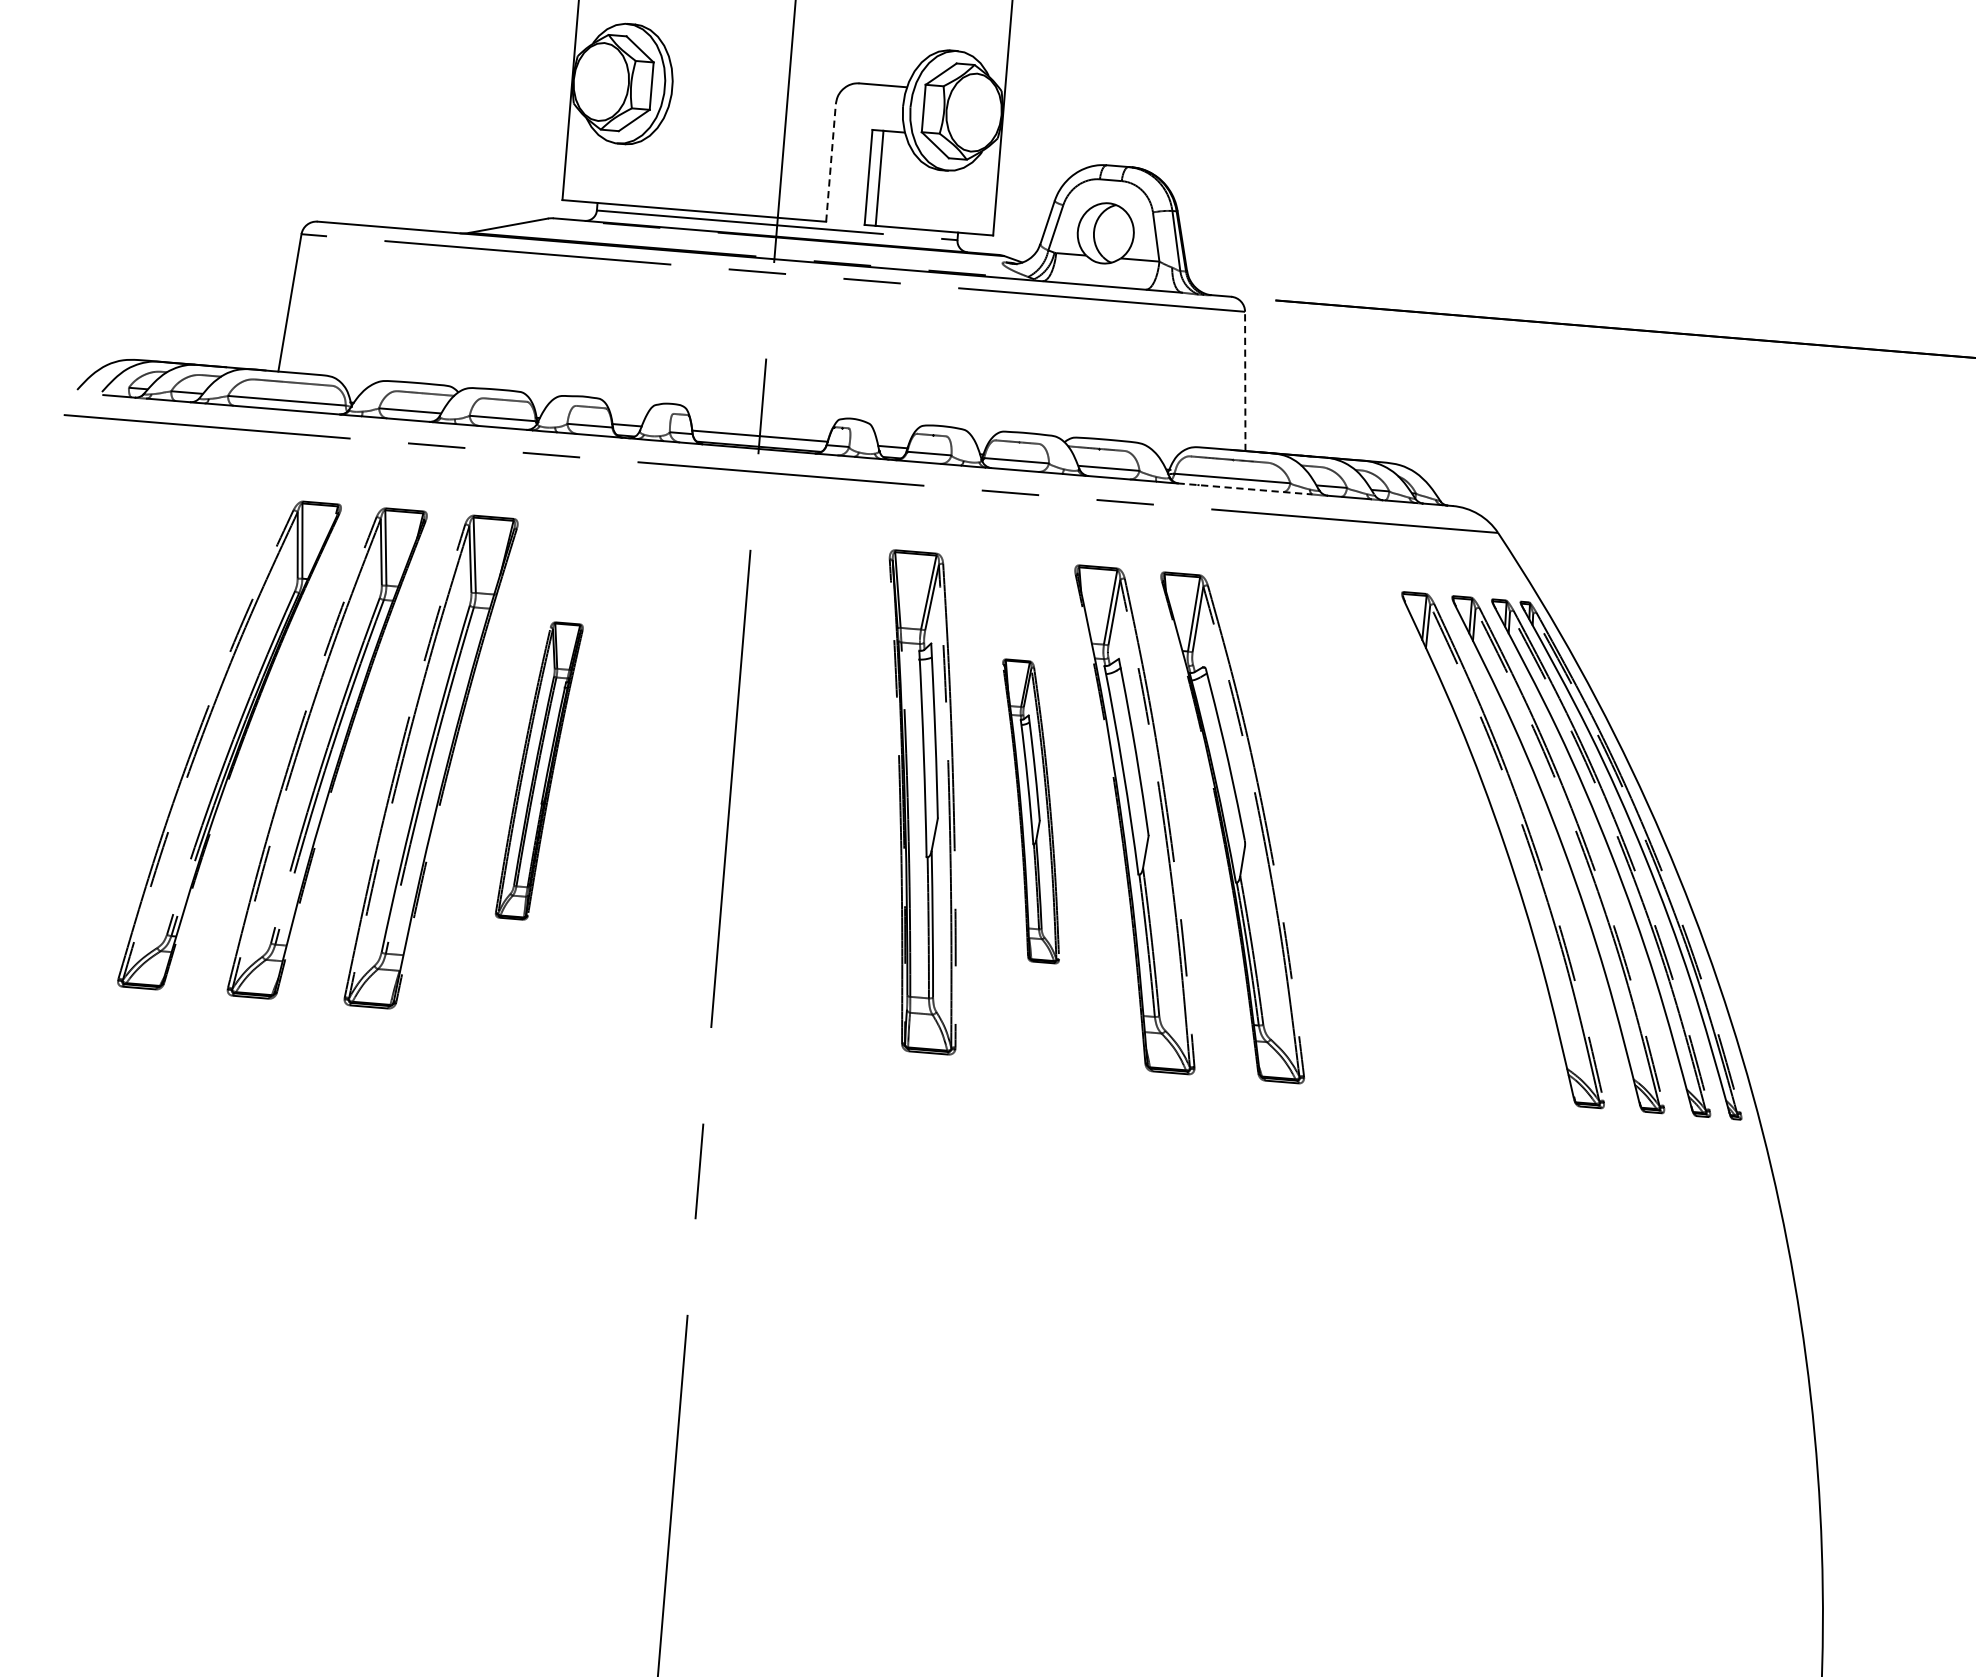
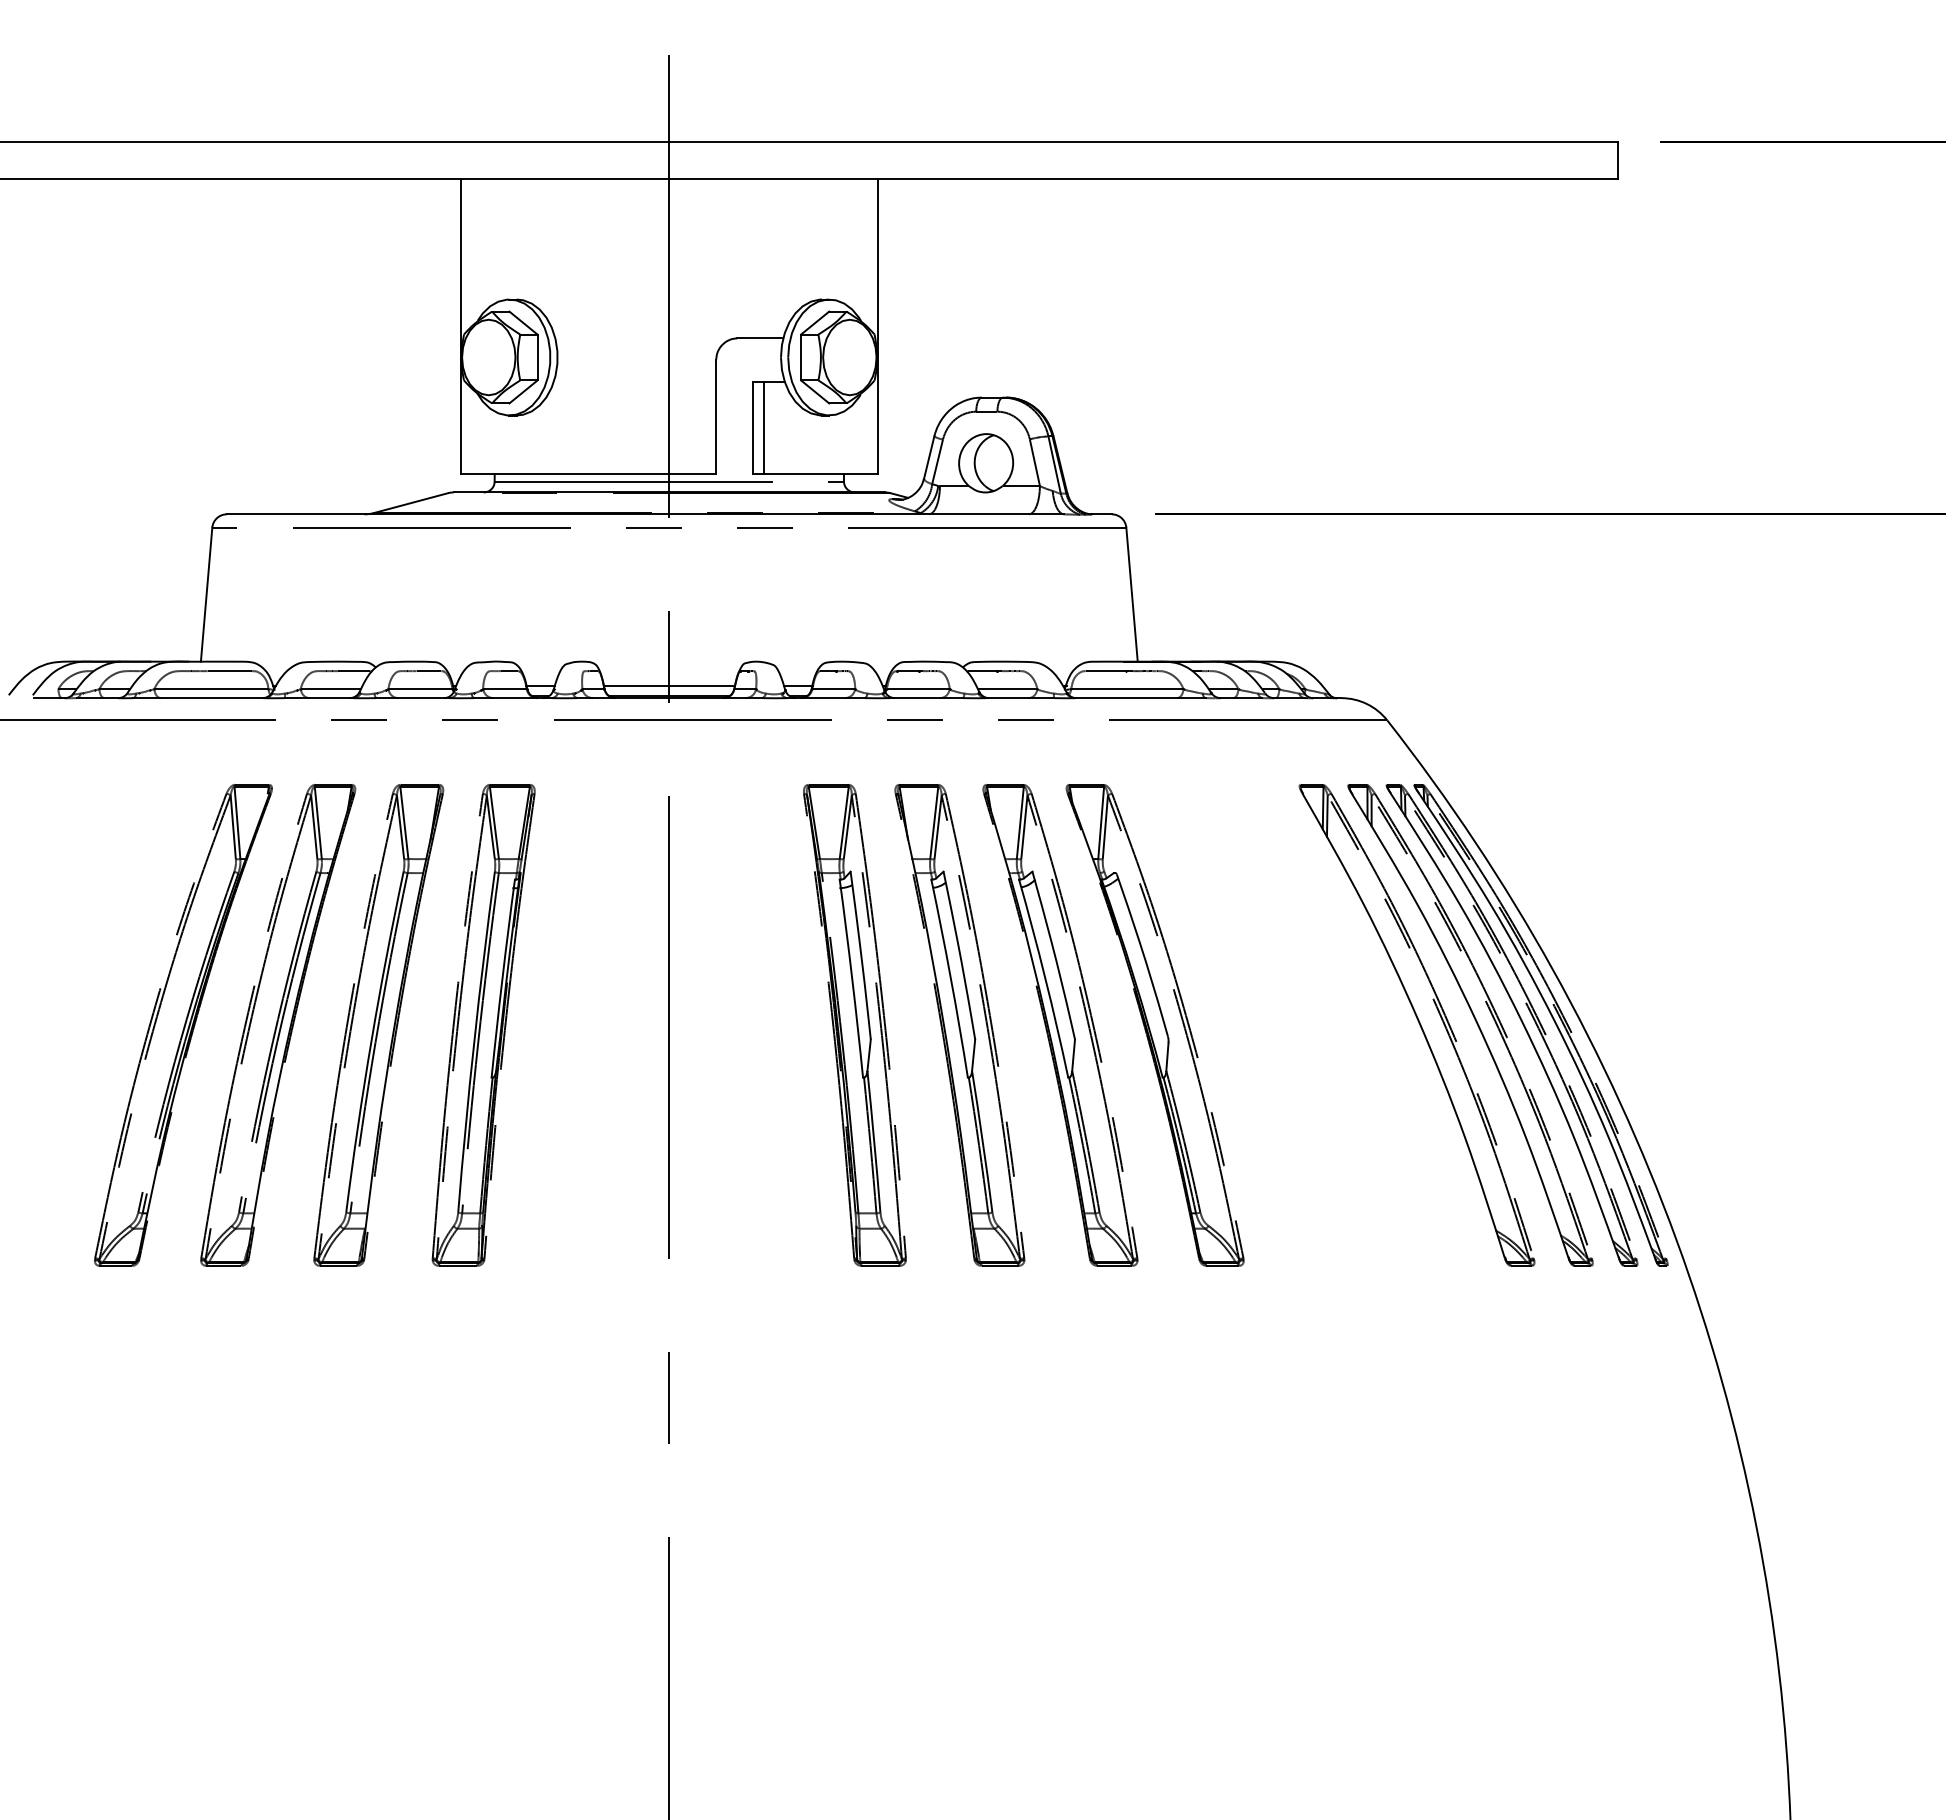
line: (831, 163) -> (716, 417), dashed -> solid
line: (1244, 381) -> (1131, 594), dashed -> solid
line: (1245, 489) -> (1140, 698), dashed -> solid
part: (539, 771) -> (483, 1025), size x1.67
part: (1030, 811) -> (959, 1025), size x1.67

